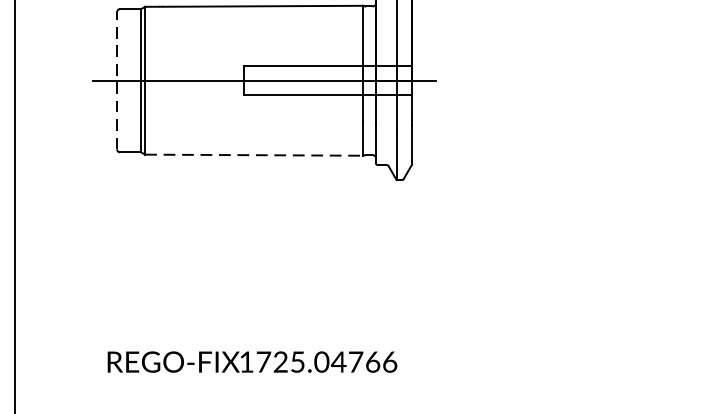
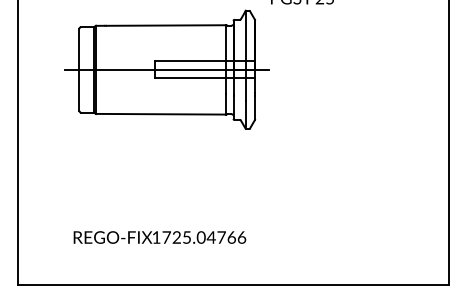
line: (117, 80) -> (79, 69), dashed -> solid
line: (253, 155) -> (160, 114), dashed -> solid

